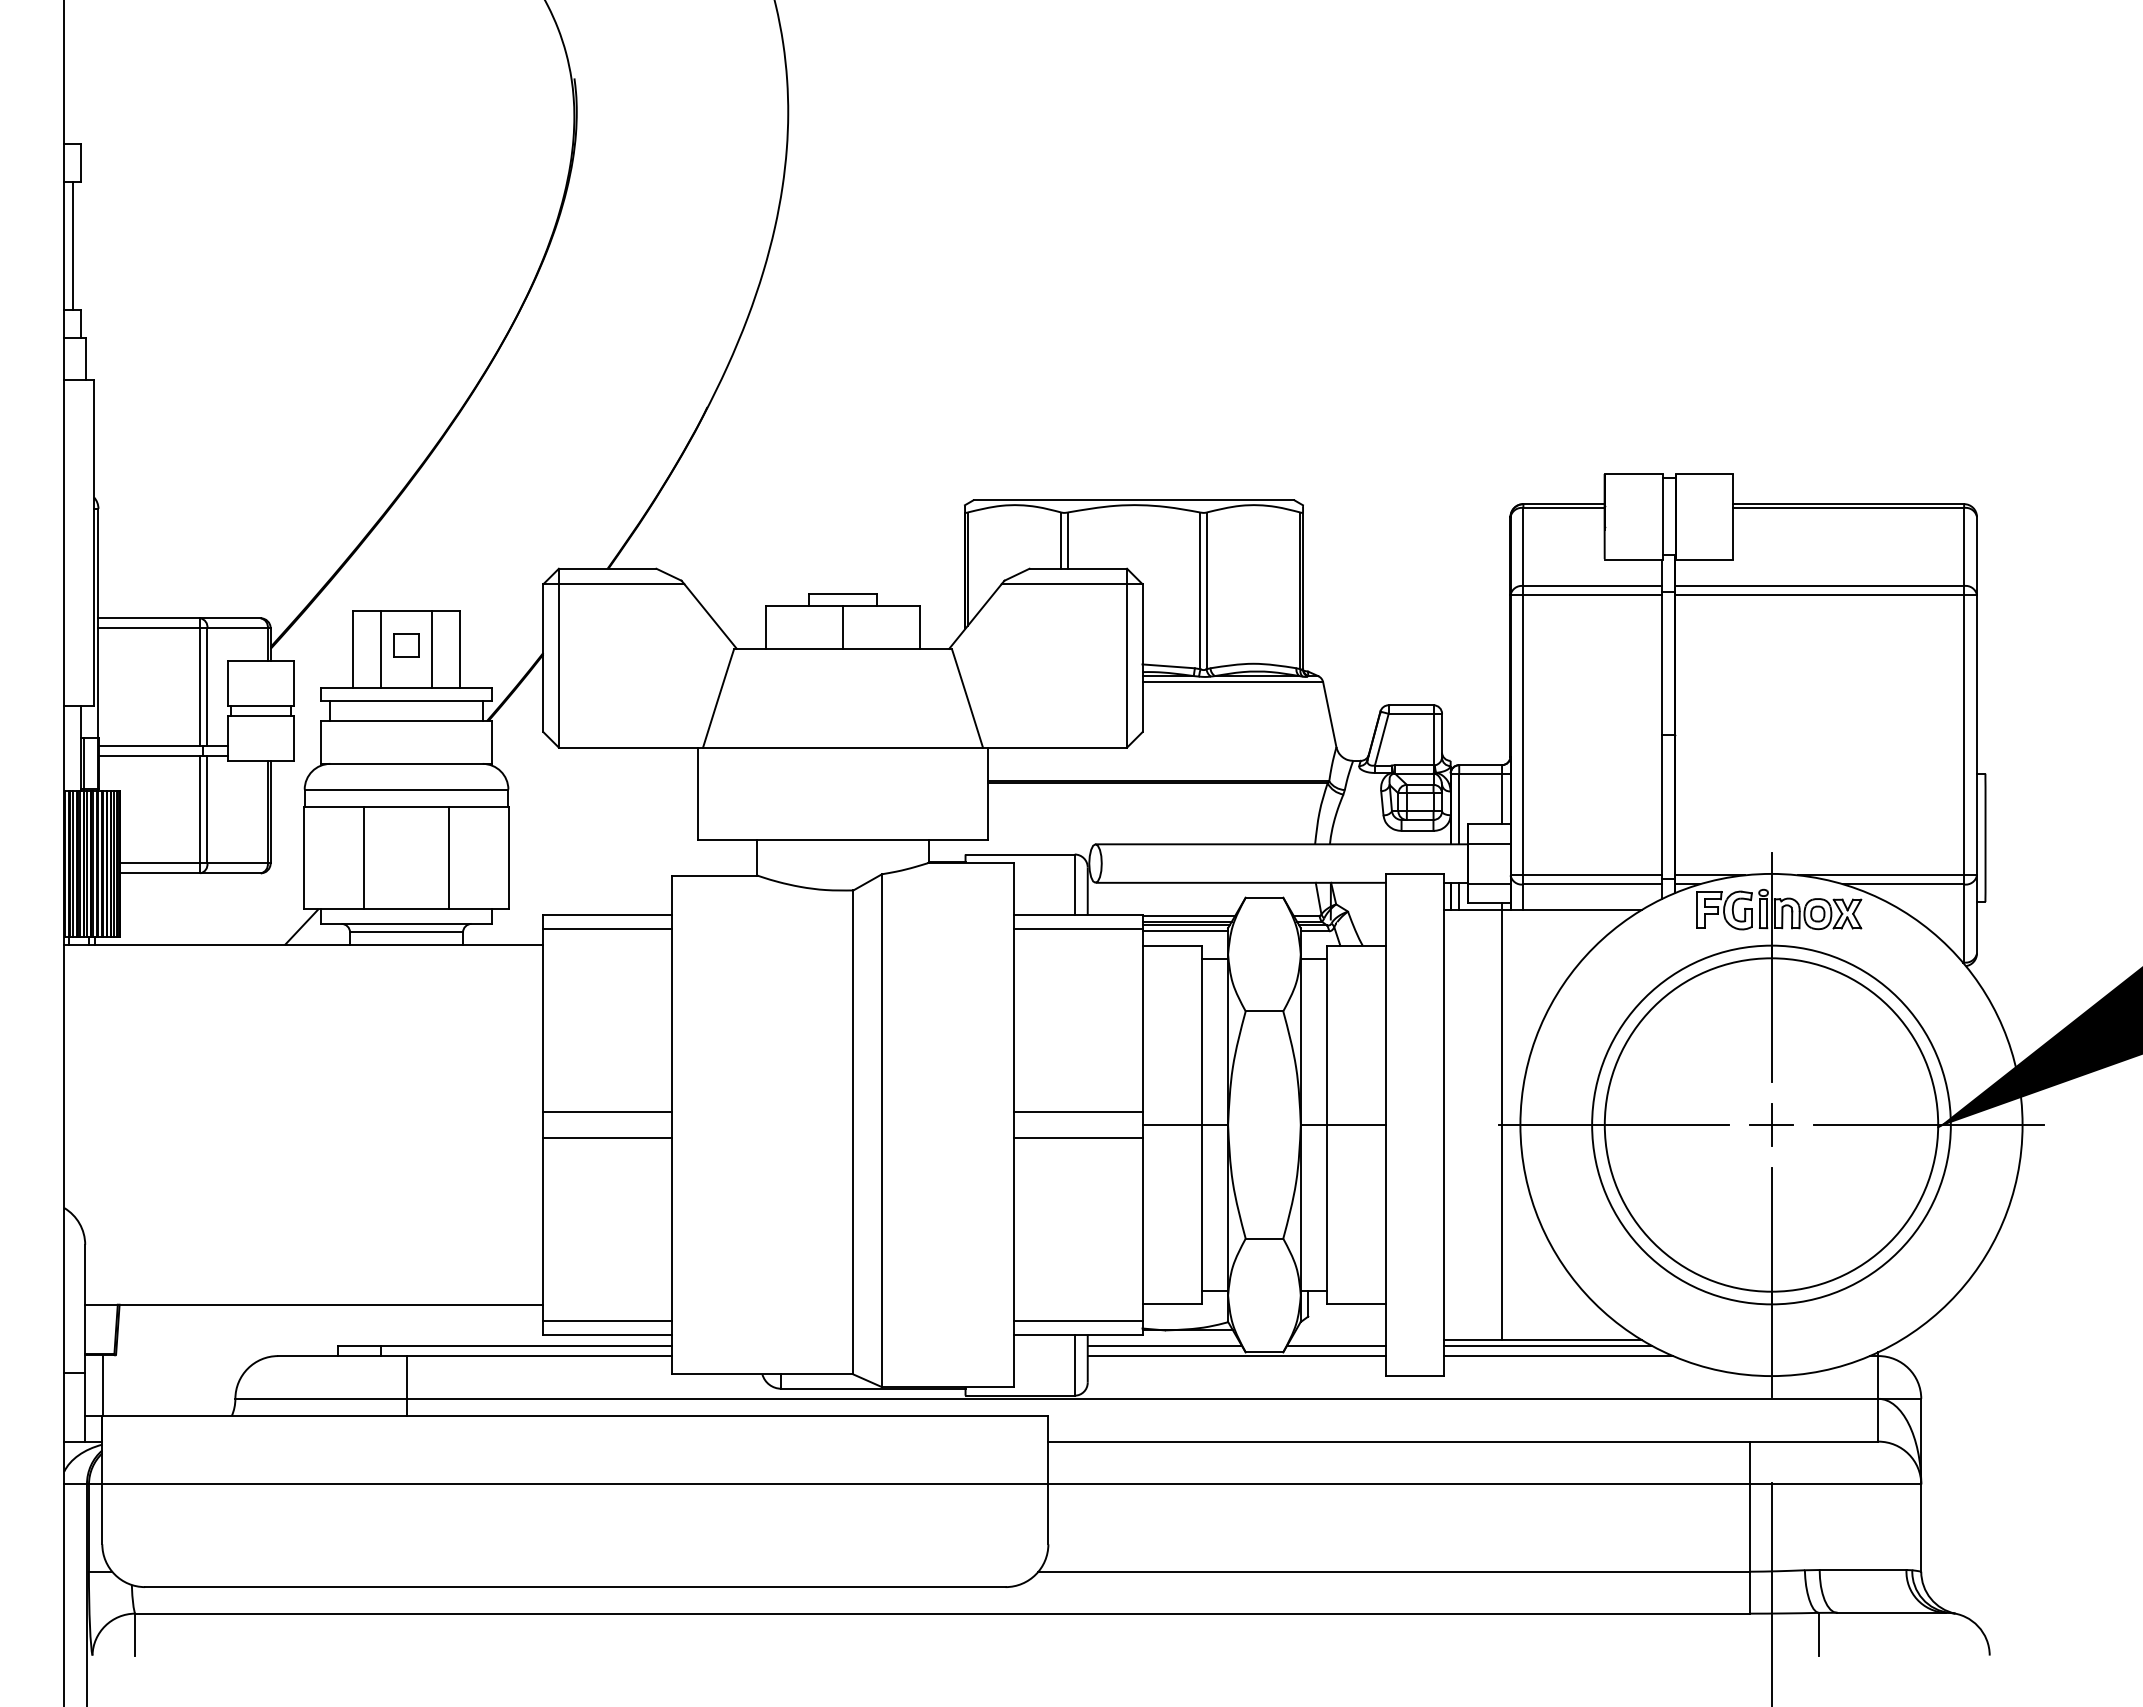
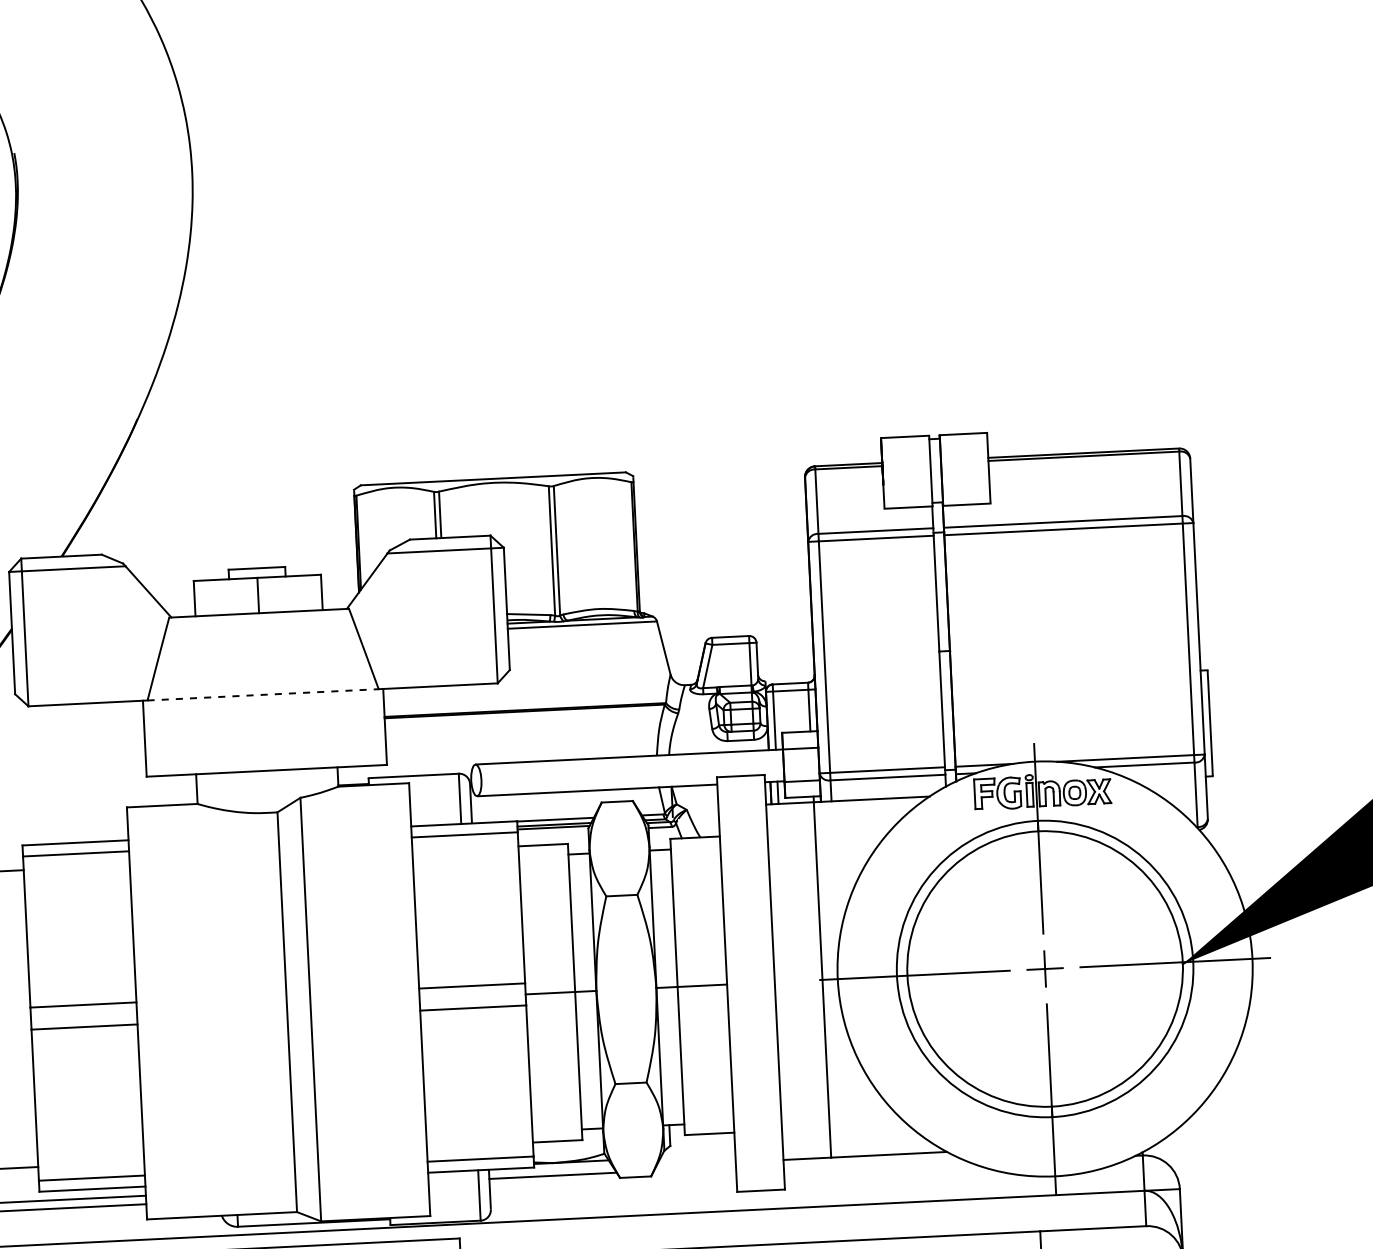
line: (843, 747) -> (263, 694), solid -> dashed
line: (1185, 931) -> (553, 832), removed
line: (1336, 1345) -> (694, 1168), removed
line: (1548, 1345) -> (869, 1160), removed
line: (1236, 1356) -> (612, 1181), removed
line: (1558, 1356) -> (878, 1168), removed

